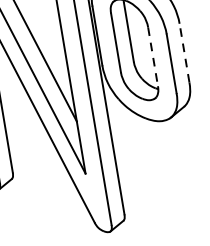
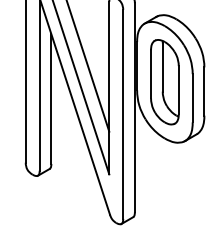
line: (184, 53) -> (204, 91), dashed -> solid
line: (152, 57) -> (178, 90), dashed -> solid

